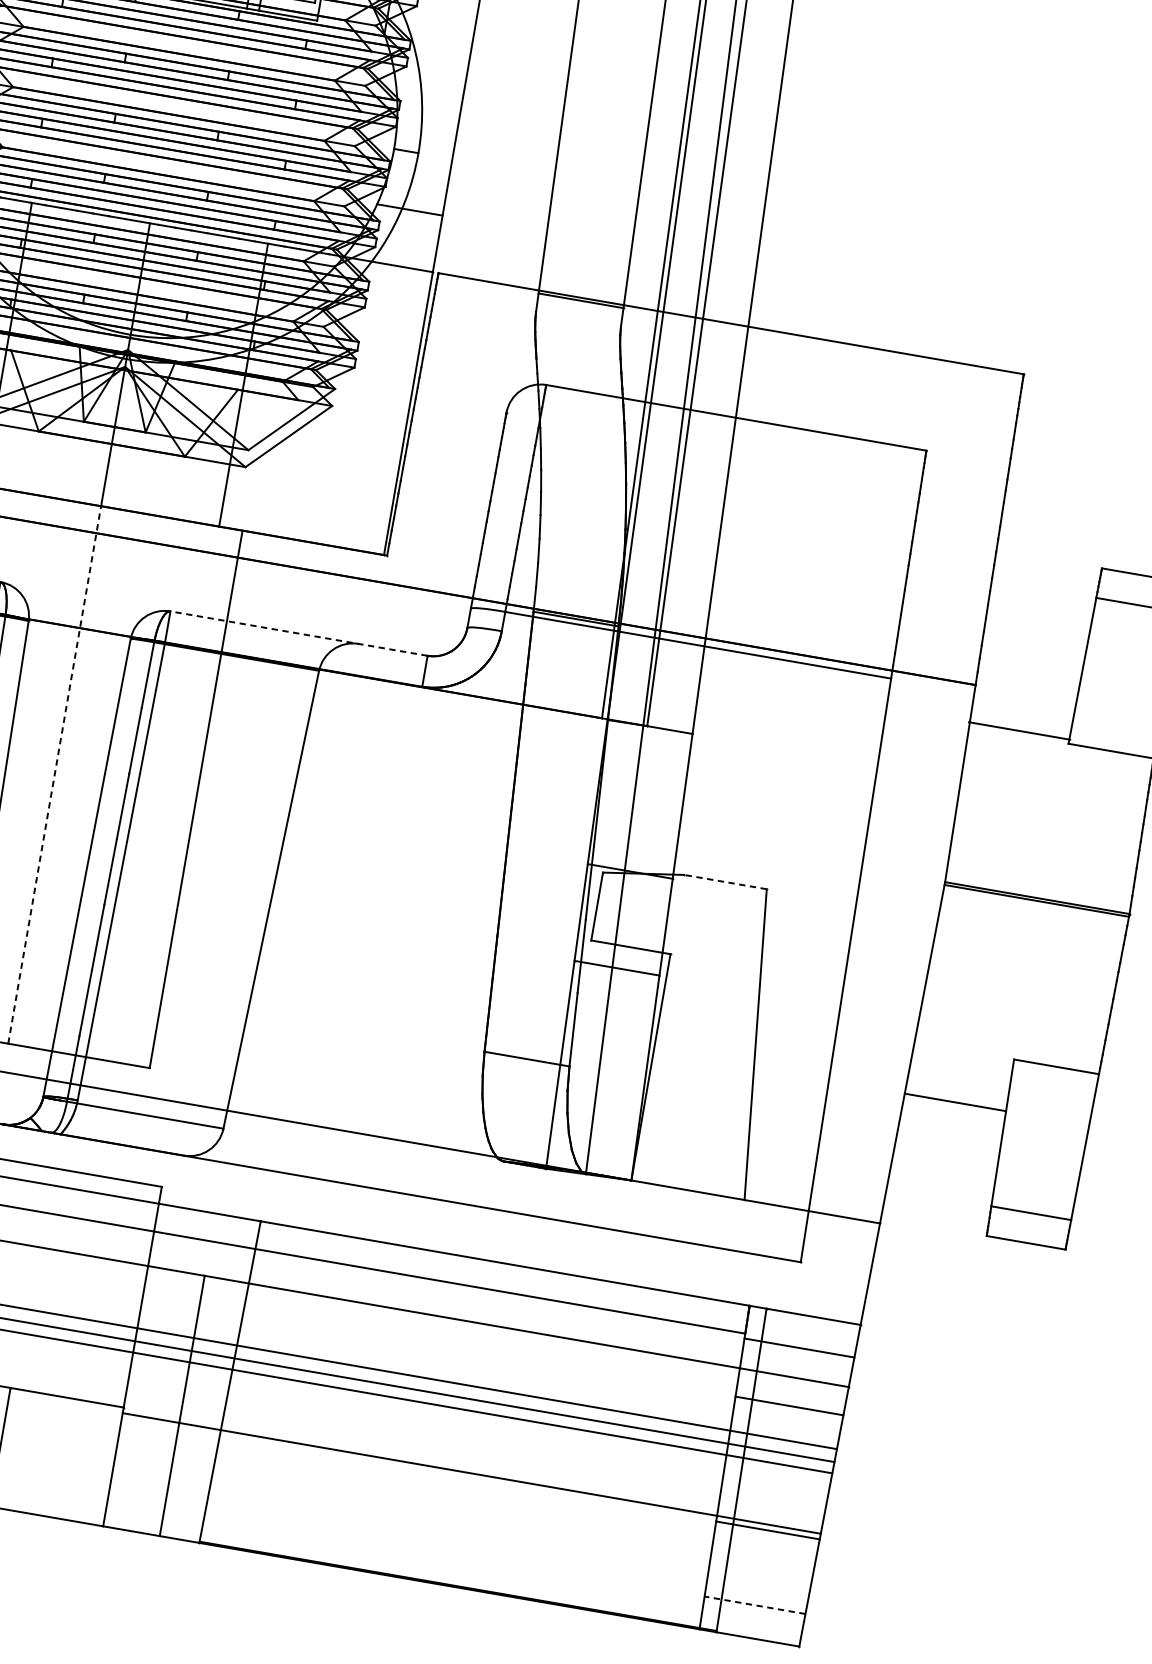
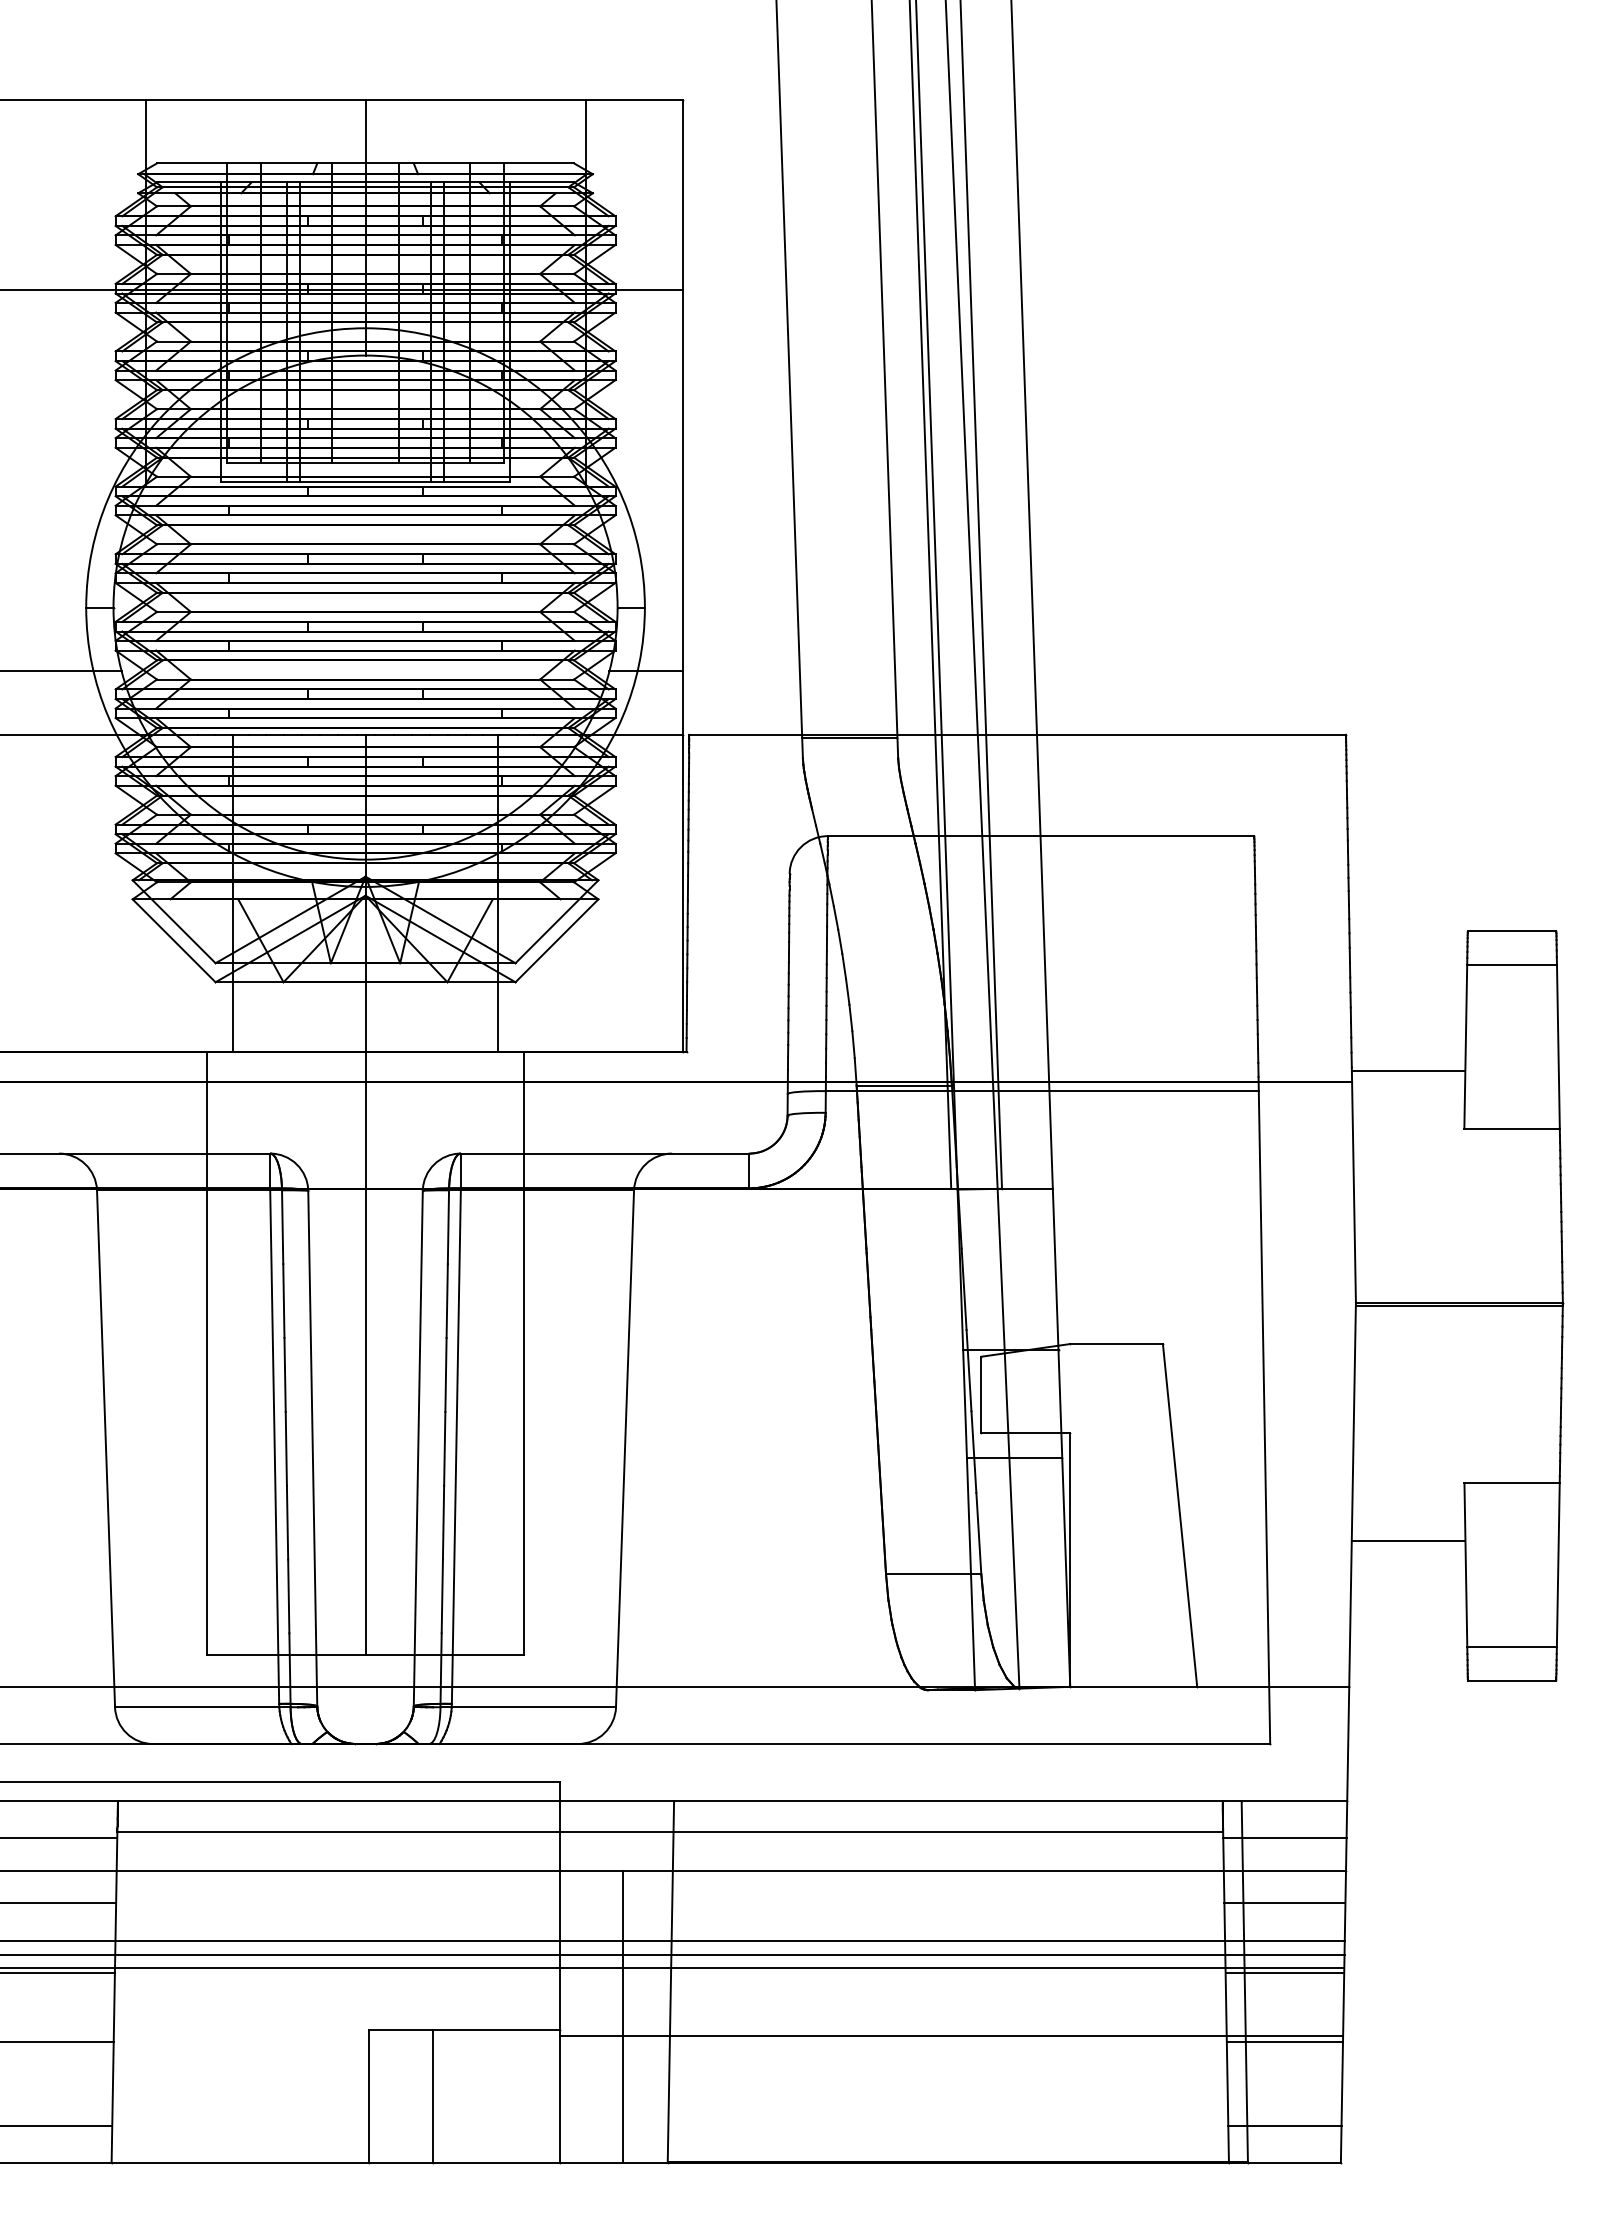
line: (298, 633) -> (604, 1153), dashed -> solid
line: (1019, 731) -> (1408, 1071), moved
line: (54, 774) -> (365, 1353), dashed -> solid
line: (725, 882) -> (1116, 1344), dashed -> solid
line: (778, 1468) -> (1284, 1972), added
line: (754, 1605) -> (1284, 2126), dashed -> solid

